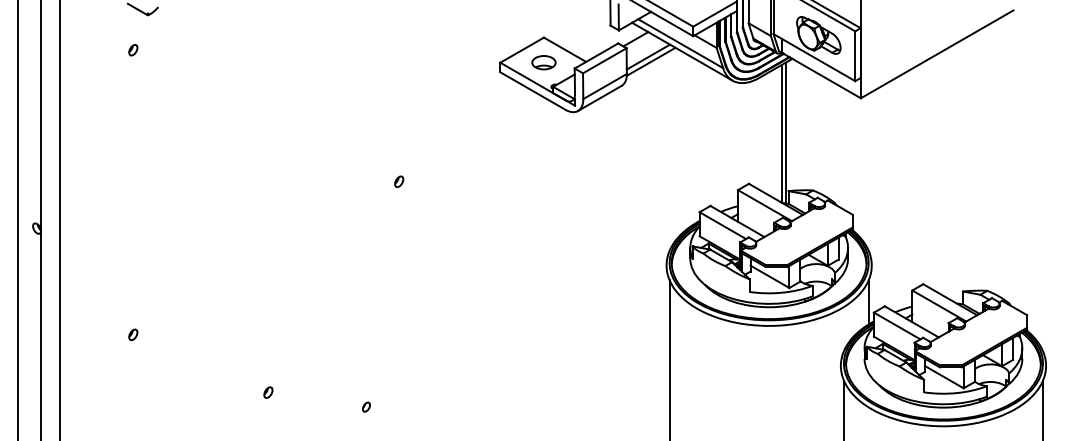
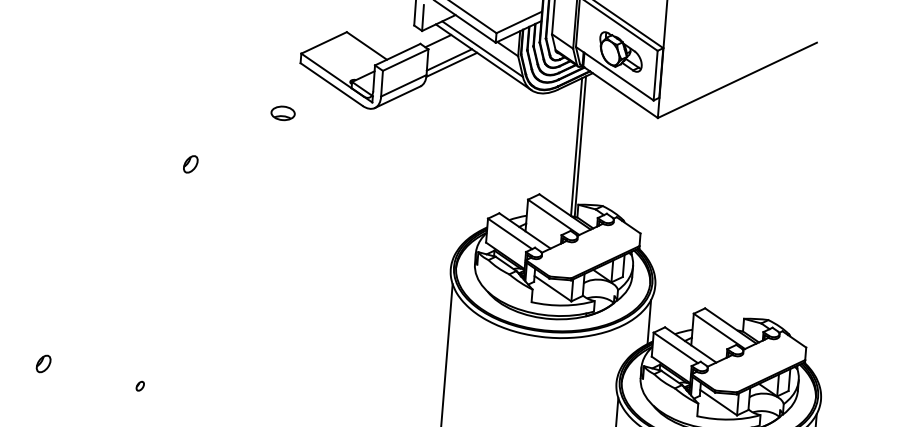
part: (543, 62) -> (282, 113), moved
part: (399, 181) -> (191, 163), size x1.6
part: (268, 392) -> (43, 363), size x1.6

